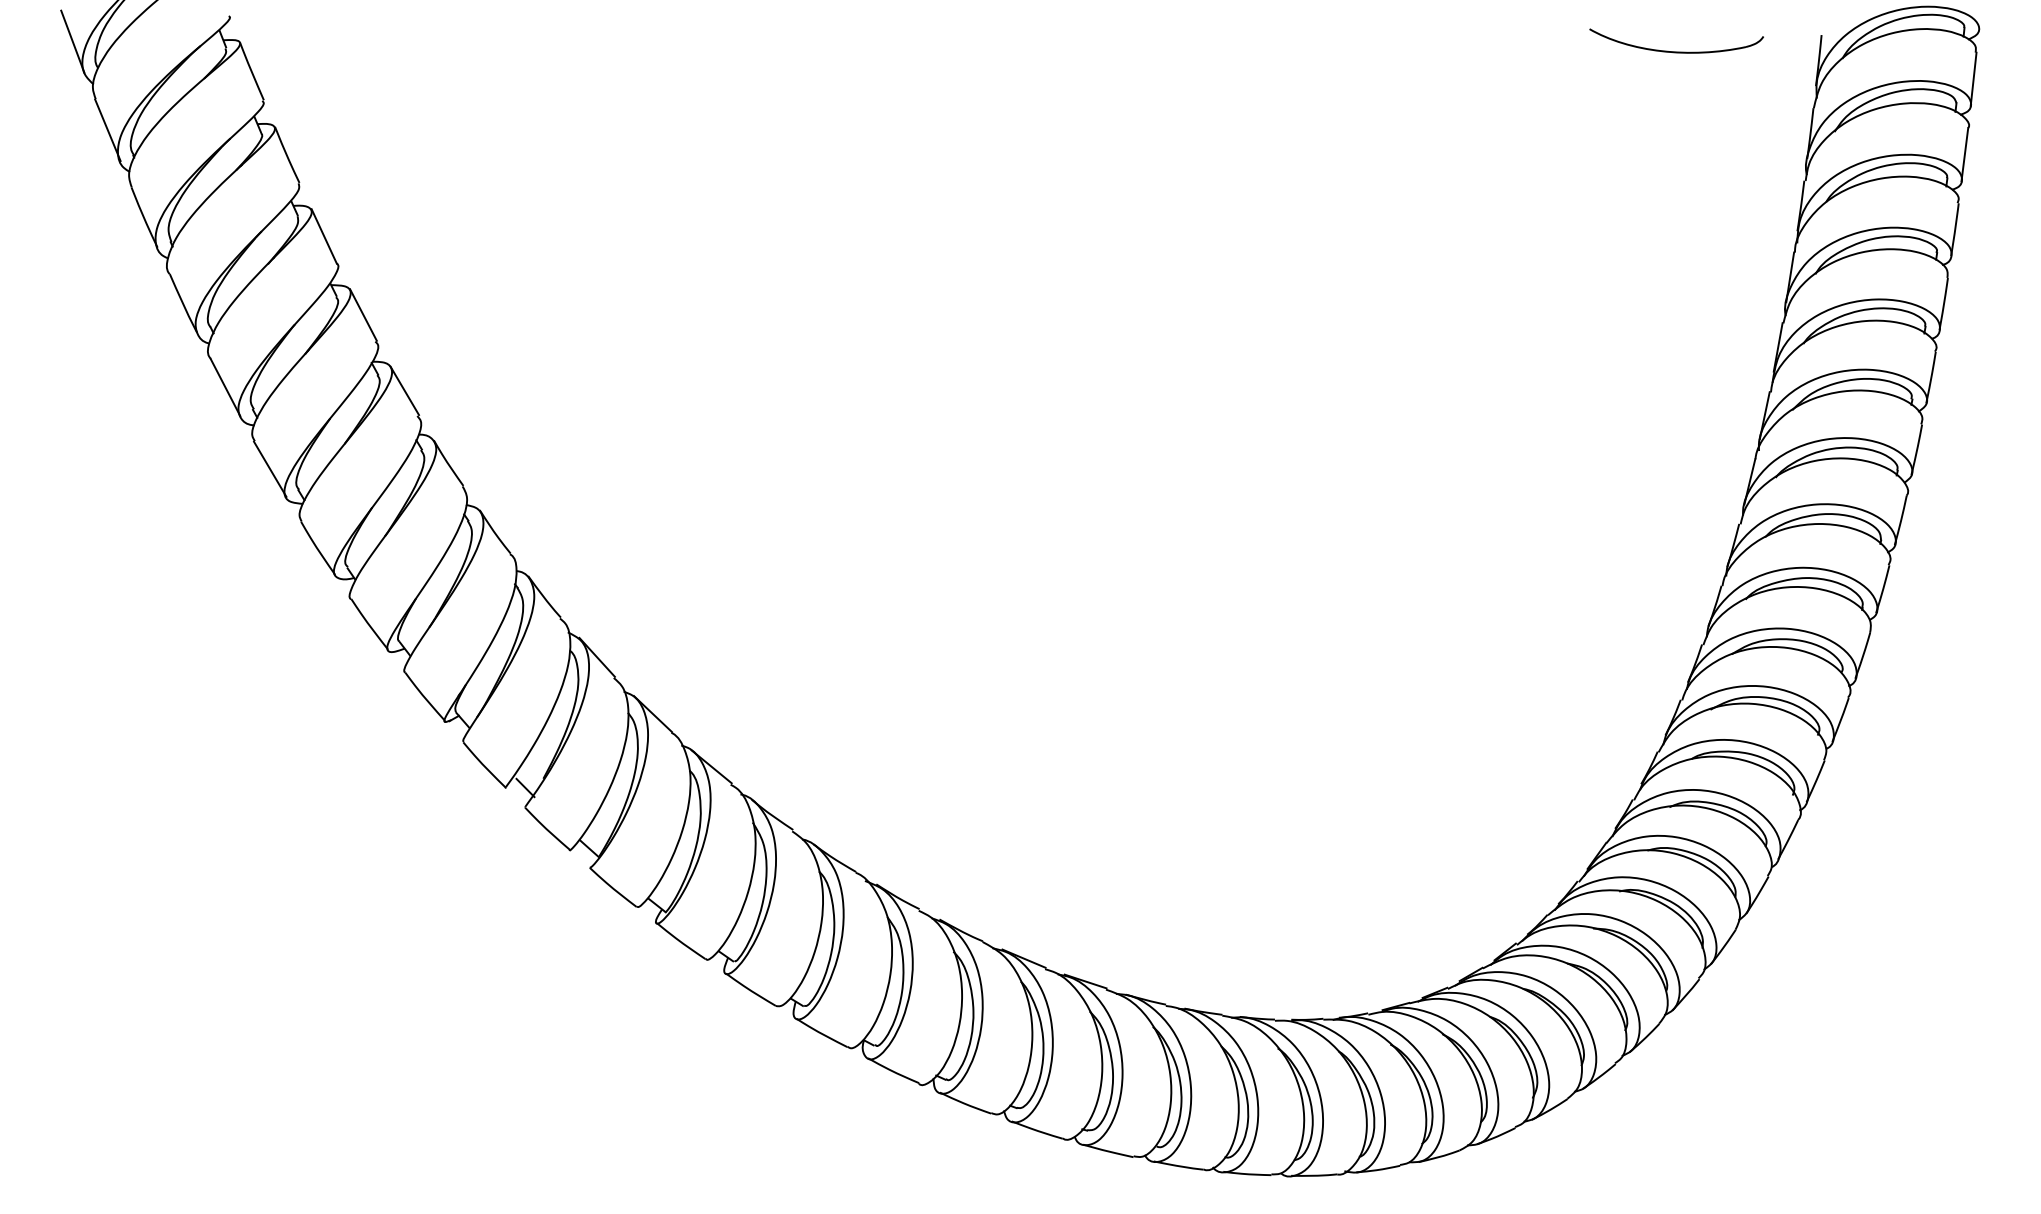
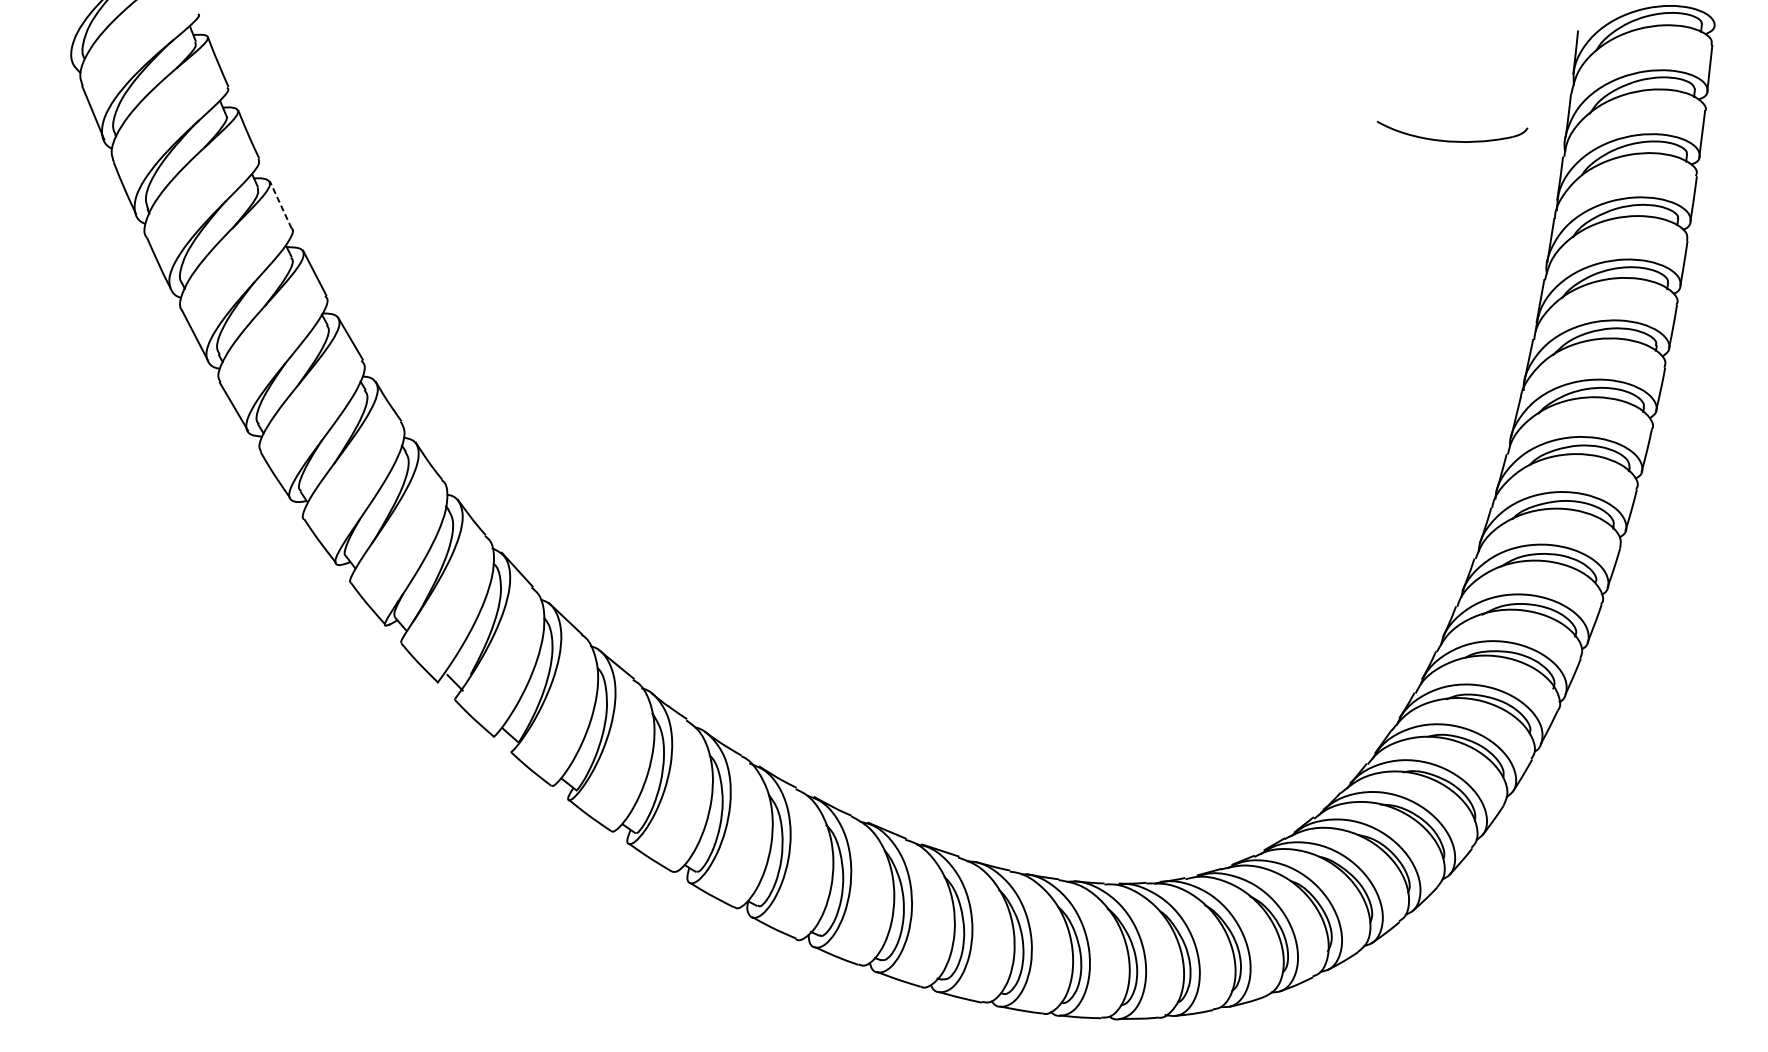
line: (72, 41) -> (62, 36), removed
part: (1676, 51) -> (1452, 140), moved
line: (324, 236) -> (280, 204), solid -> dashed

